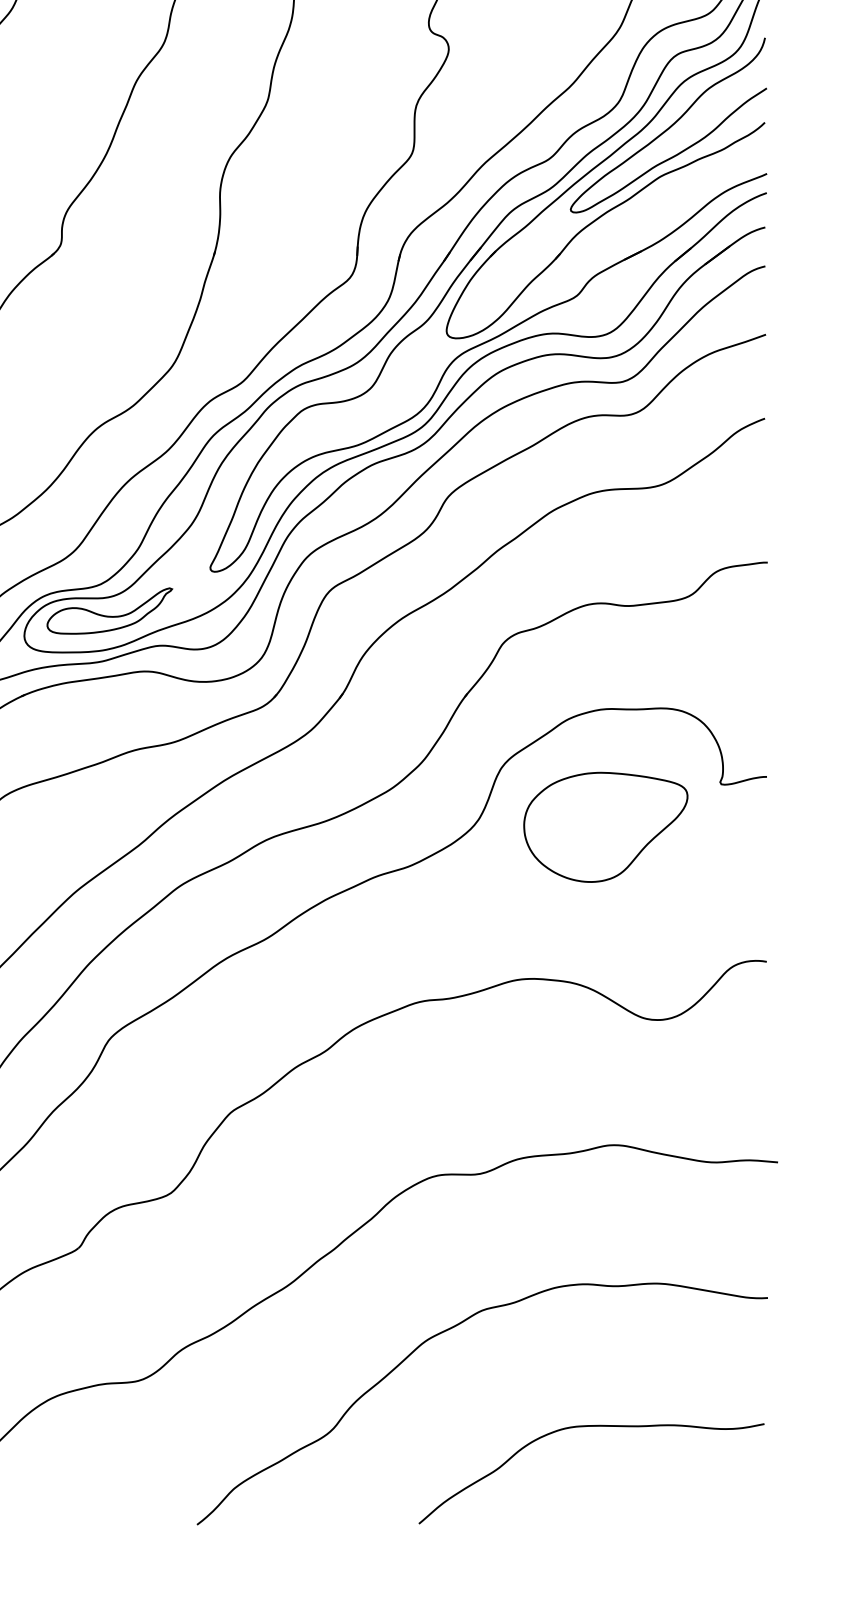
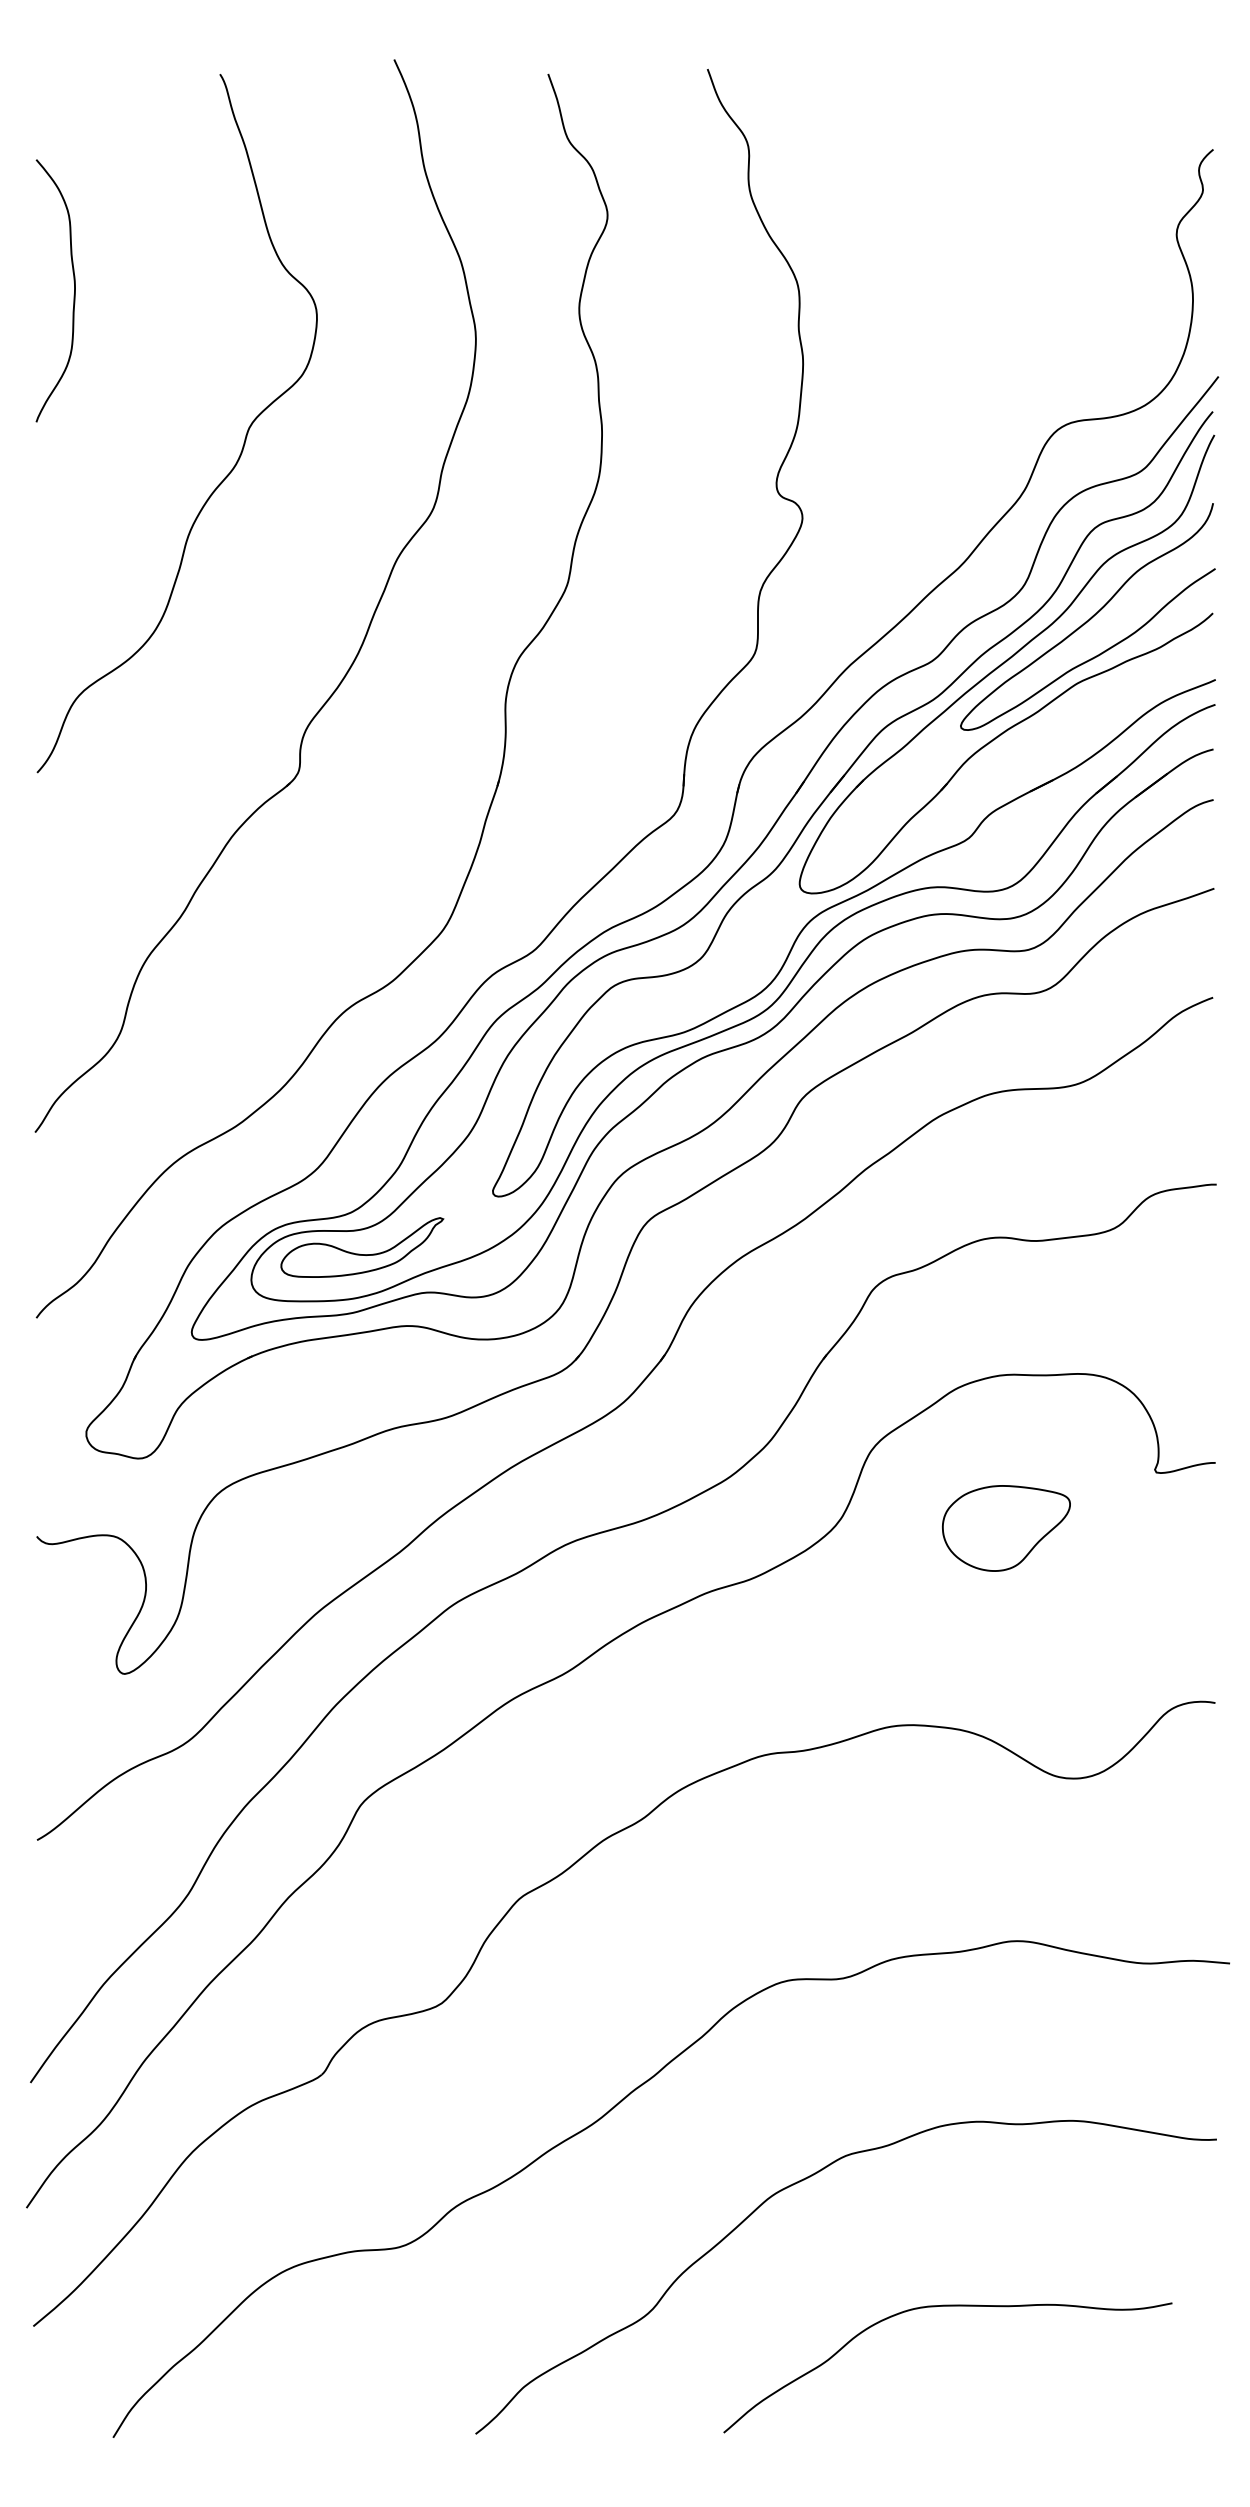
part: (605, 827) -> (1006, 1528), size x0.6
curve: (591, 1426) -> (947, 2306), moved

